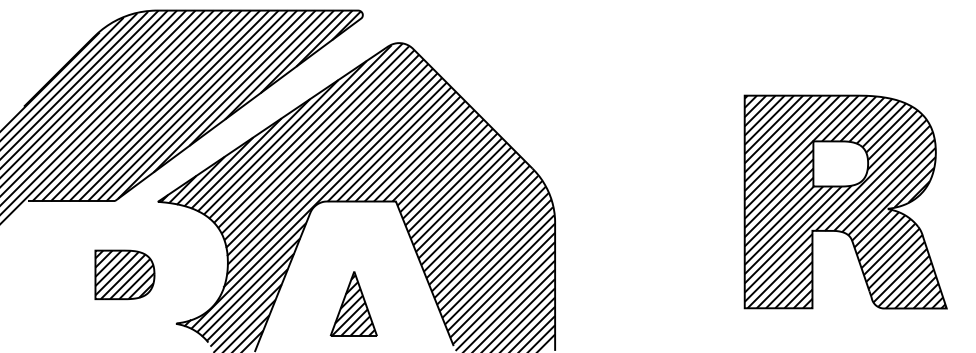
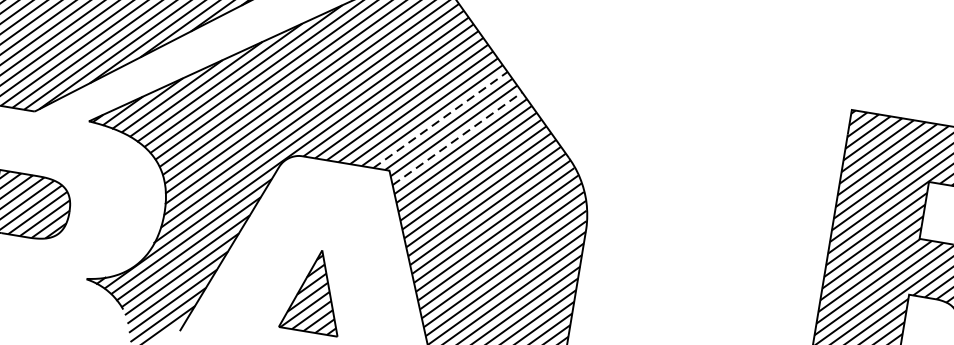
line: (429, 155) -> (441, 119), solid -> dashed
line: (444, 167) -> (457, 137), solid -> dashed

